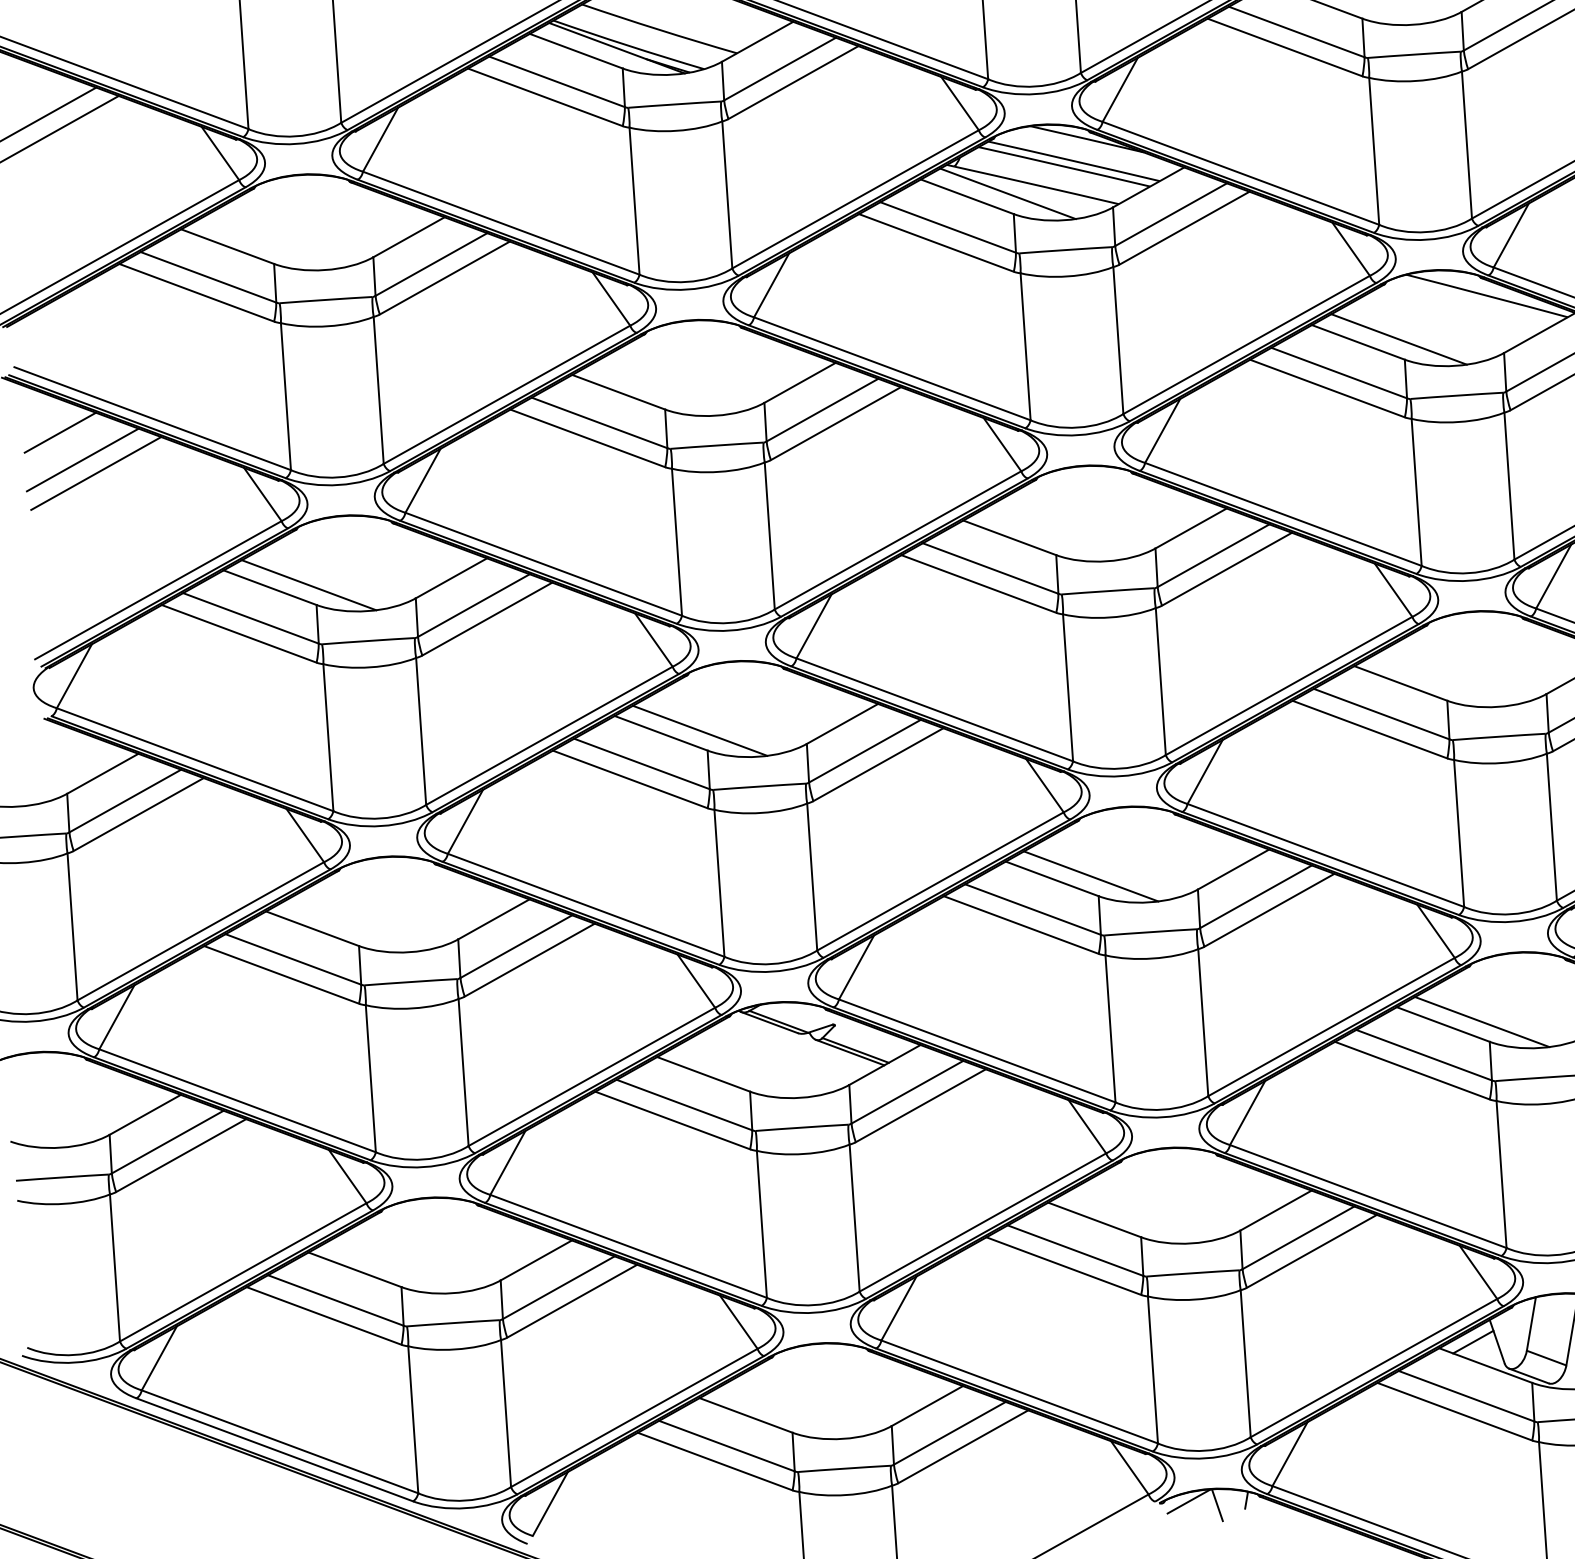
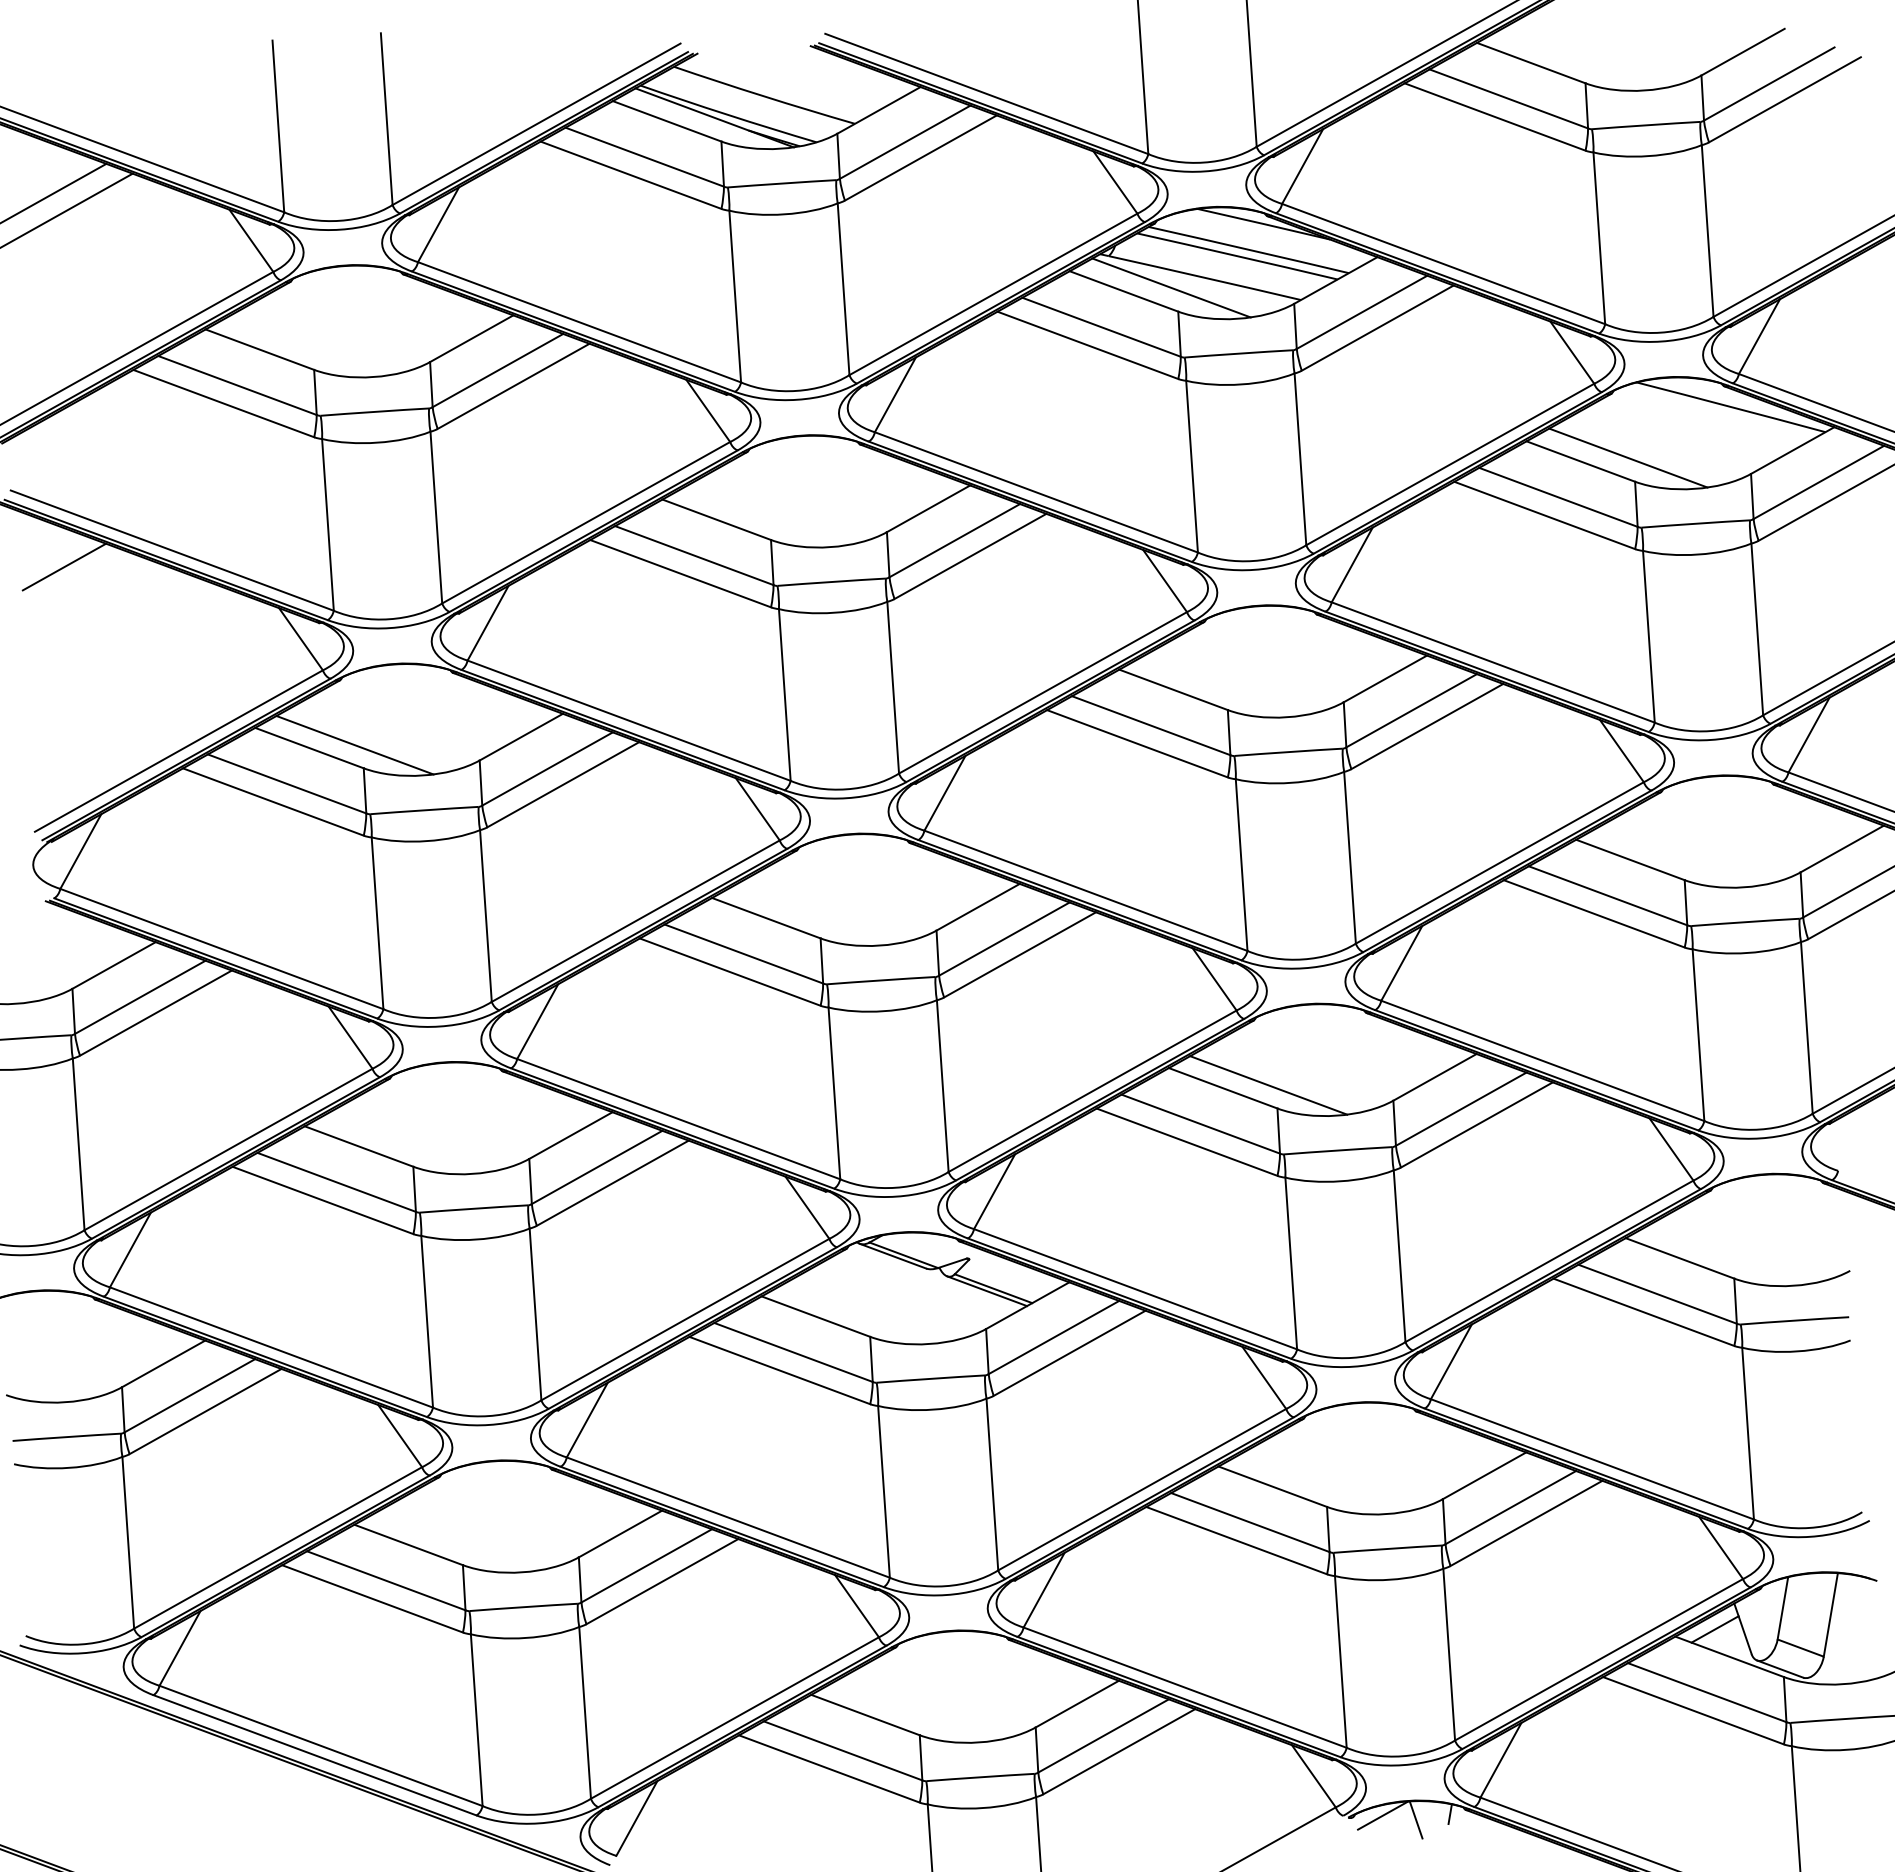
line: (82, 459) -> (90, 598), removed
line: (96, 473) -> (106, 614), removed
line: (699, 730) -> (811, 915), removed
line: (1482, 1022) -> (1725, 1255), removed

